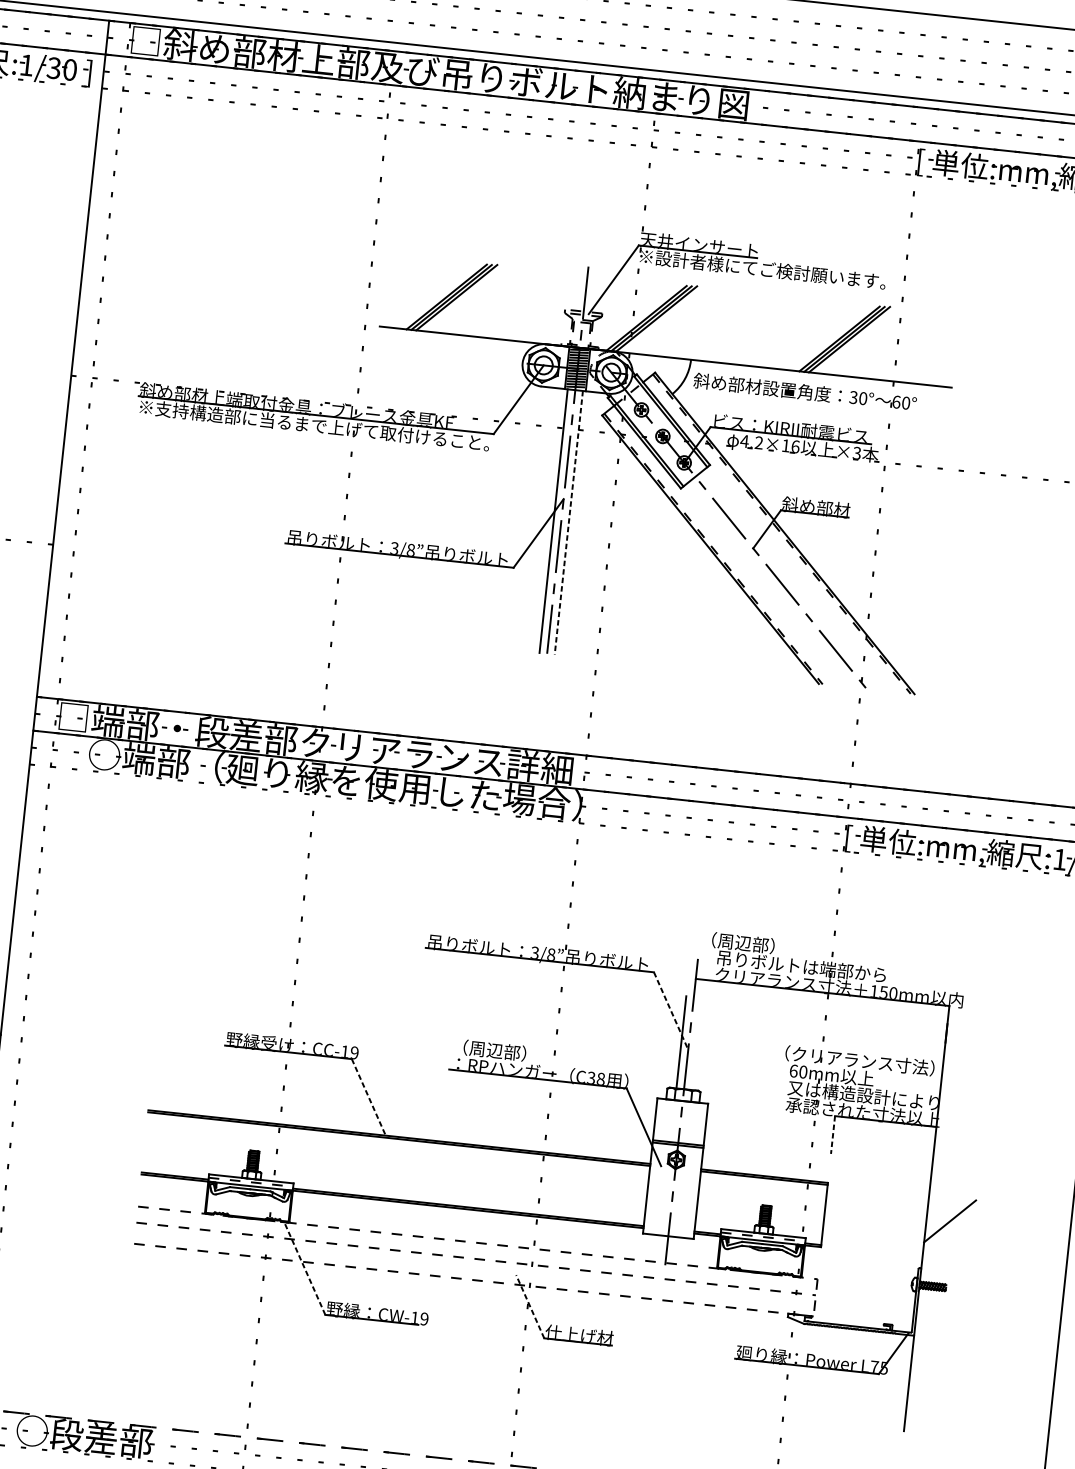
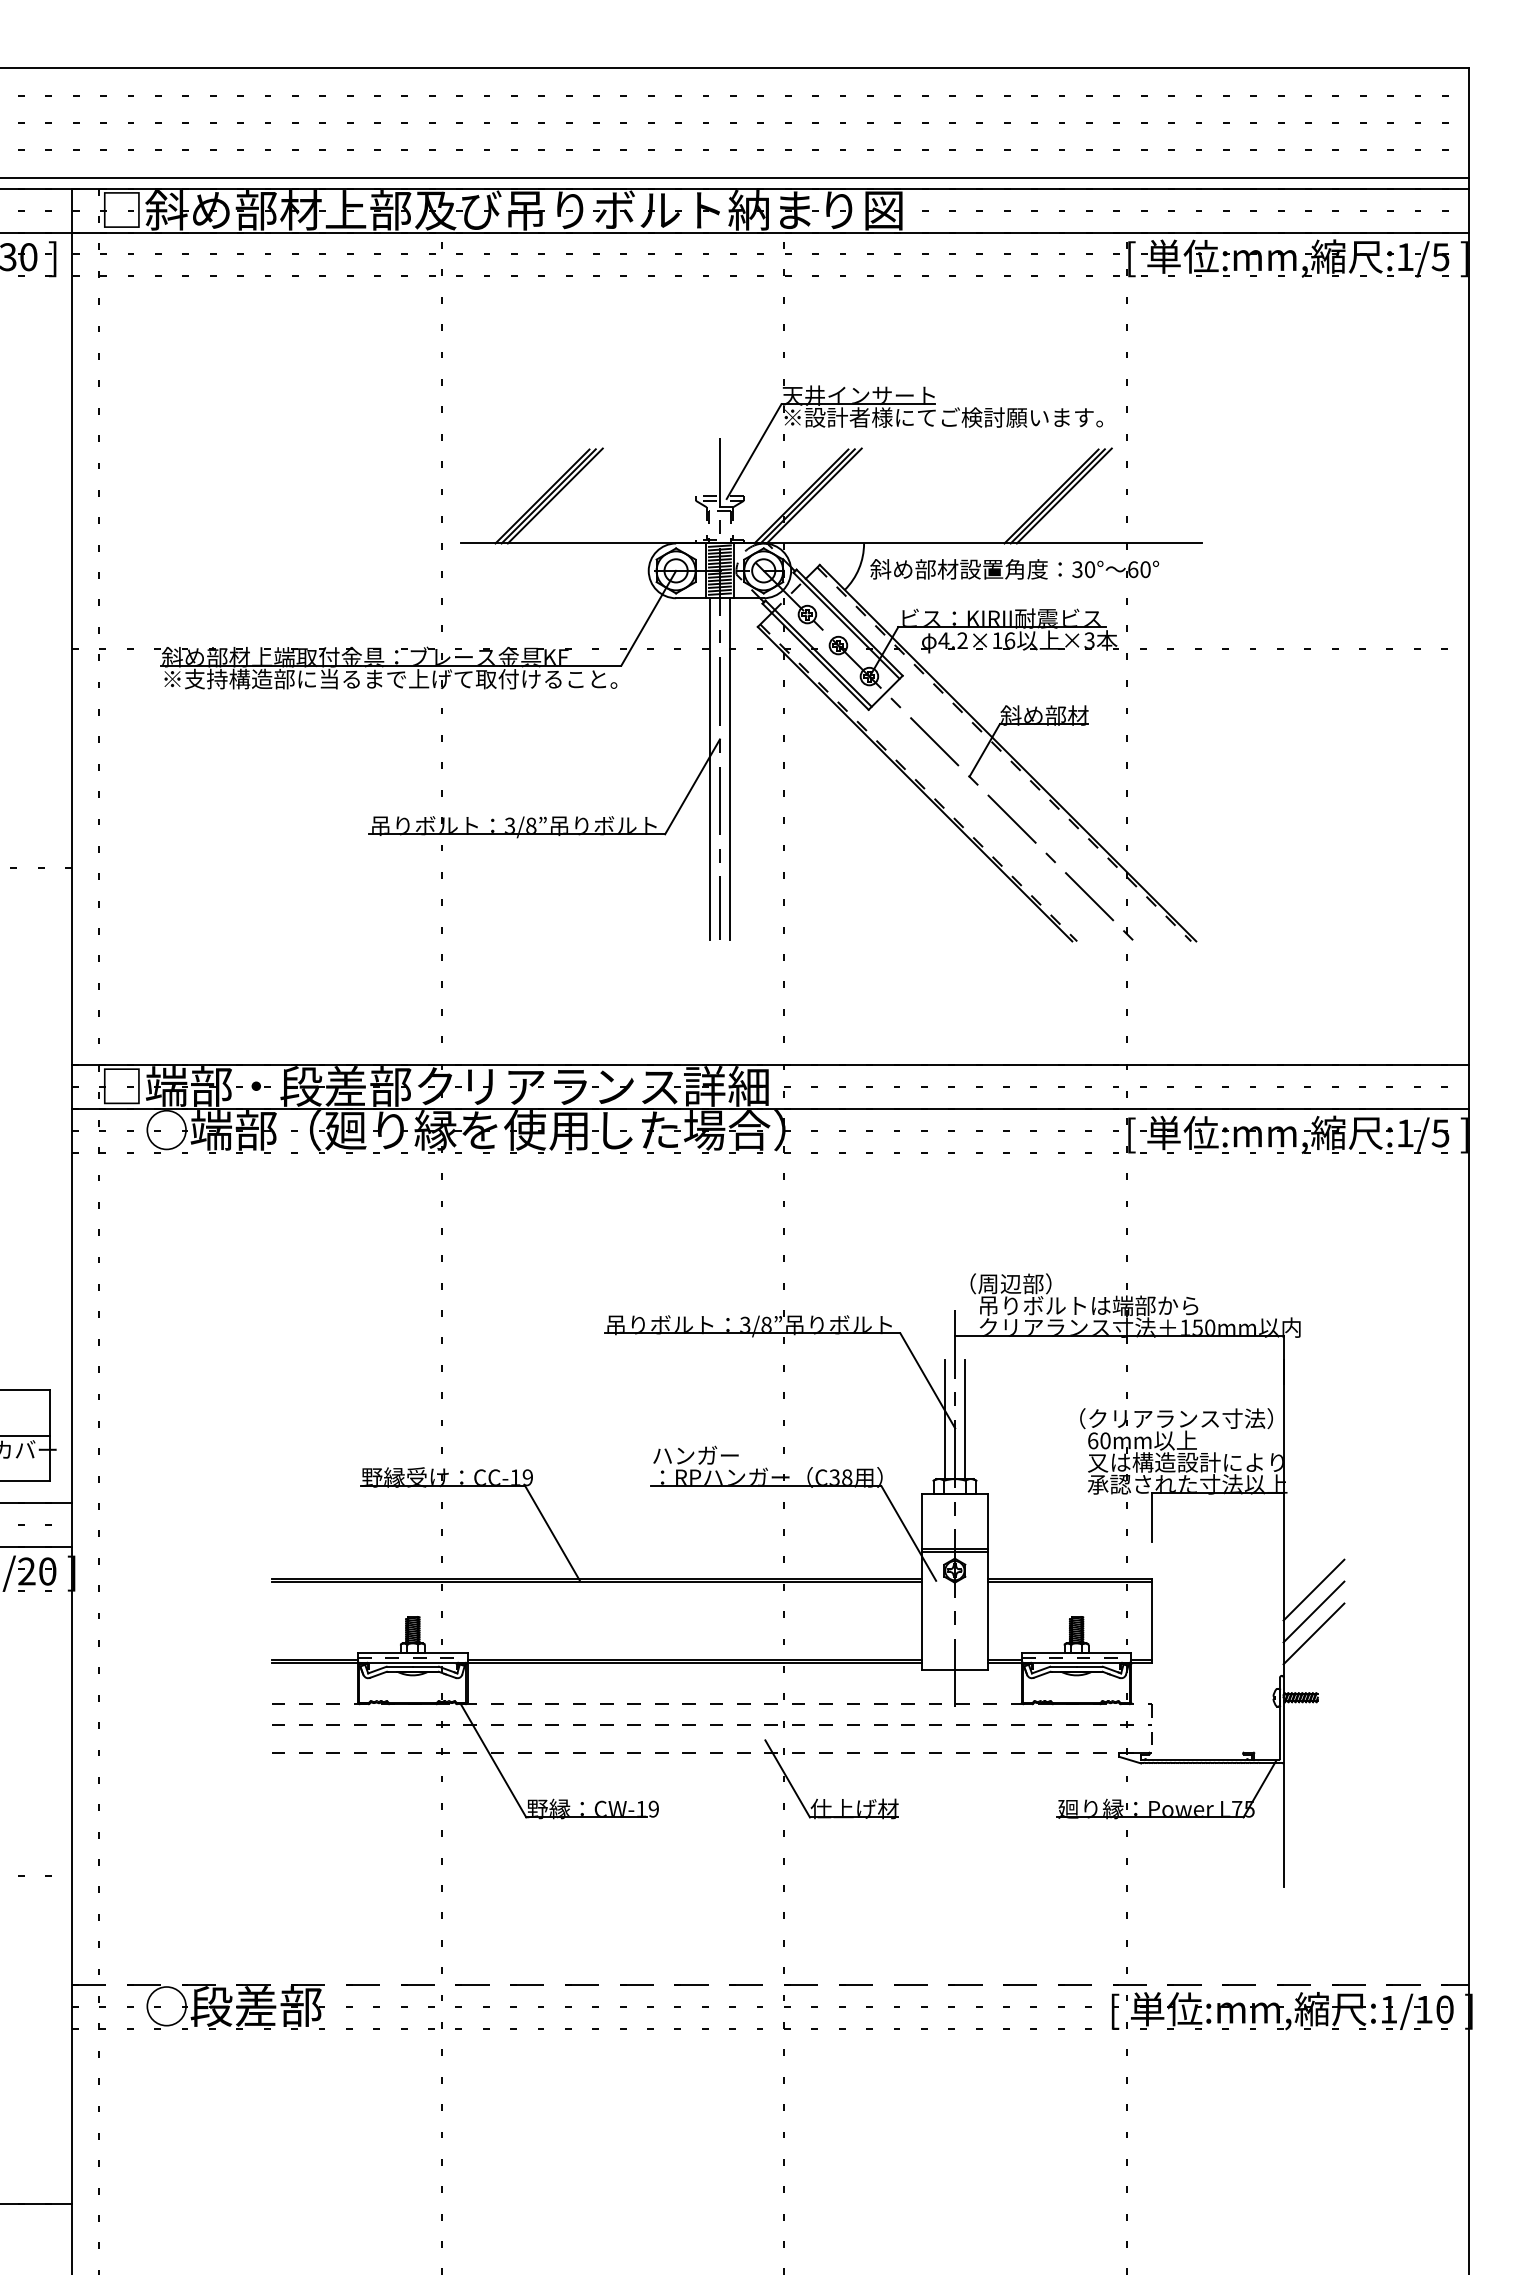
line: (568, 523) -> (729, 769), dashed -> solid
line: (670, 1010) -> (927, 1380), dashed -> solid
line: (696, 1044) -> (964, 1419), added
text: (489, 1050) -> (700, 1455), （周辺部） -> ハンガー
line: (369, 1098) -> (552, 1533), dashed -> solid
line: (833, 1135) -> (1152, 1517), dashed -> solid
line: (951, 1203) -> (1313, 1589), added
line: (947, 1237) -> (1313, 1633), added
line: (304, 1268) -> (493, 1760), dashed -> solid
line: (530, 1306) -> (787, 1778), dashed -> solid

